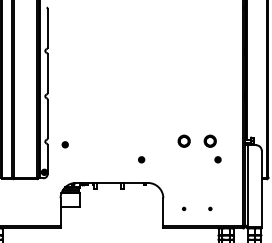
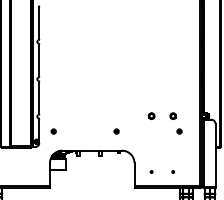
part: (183, 140) -> (151, 115), size x0.62
part: (210, 140) -> (173, 115), size x0.62
part: (64, 144) -> (53, 131), moved

